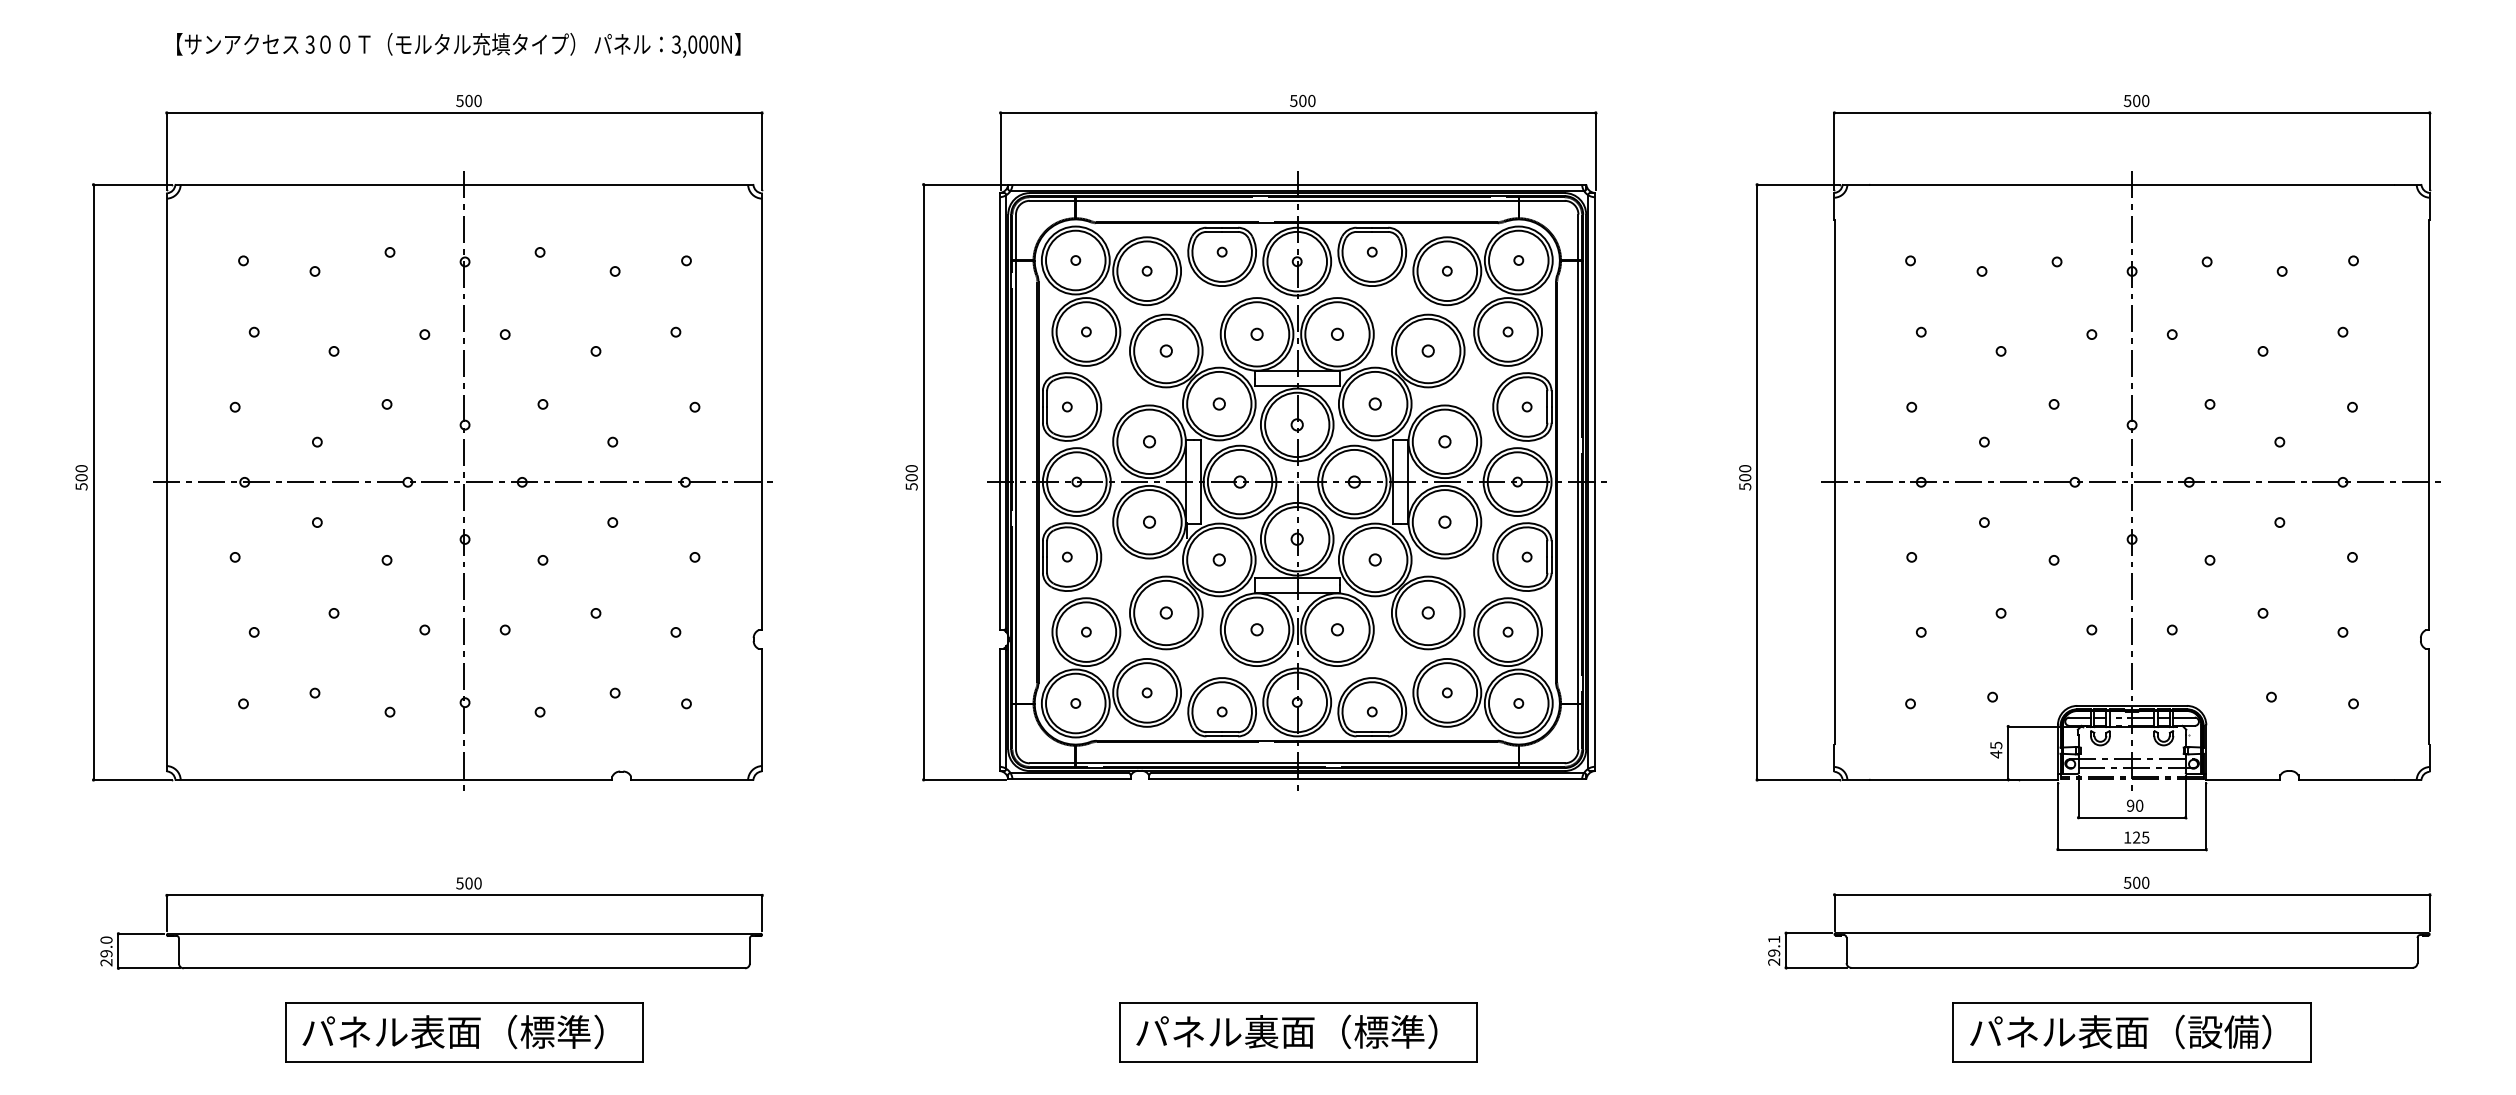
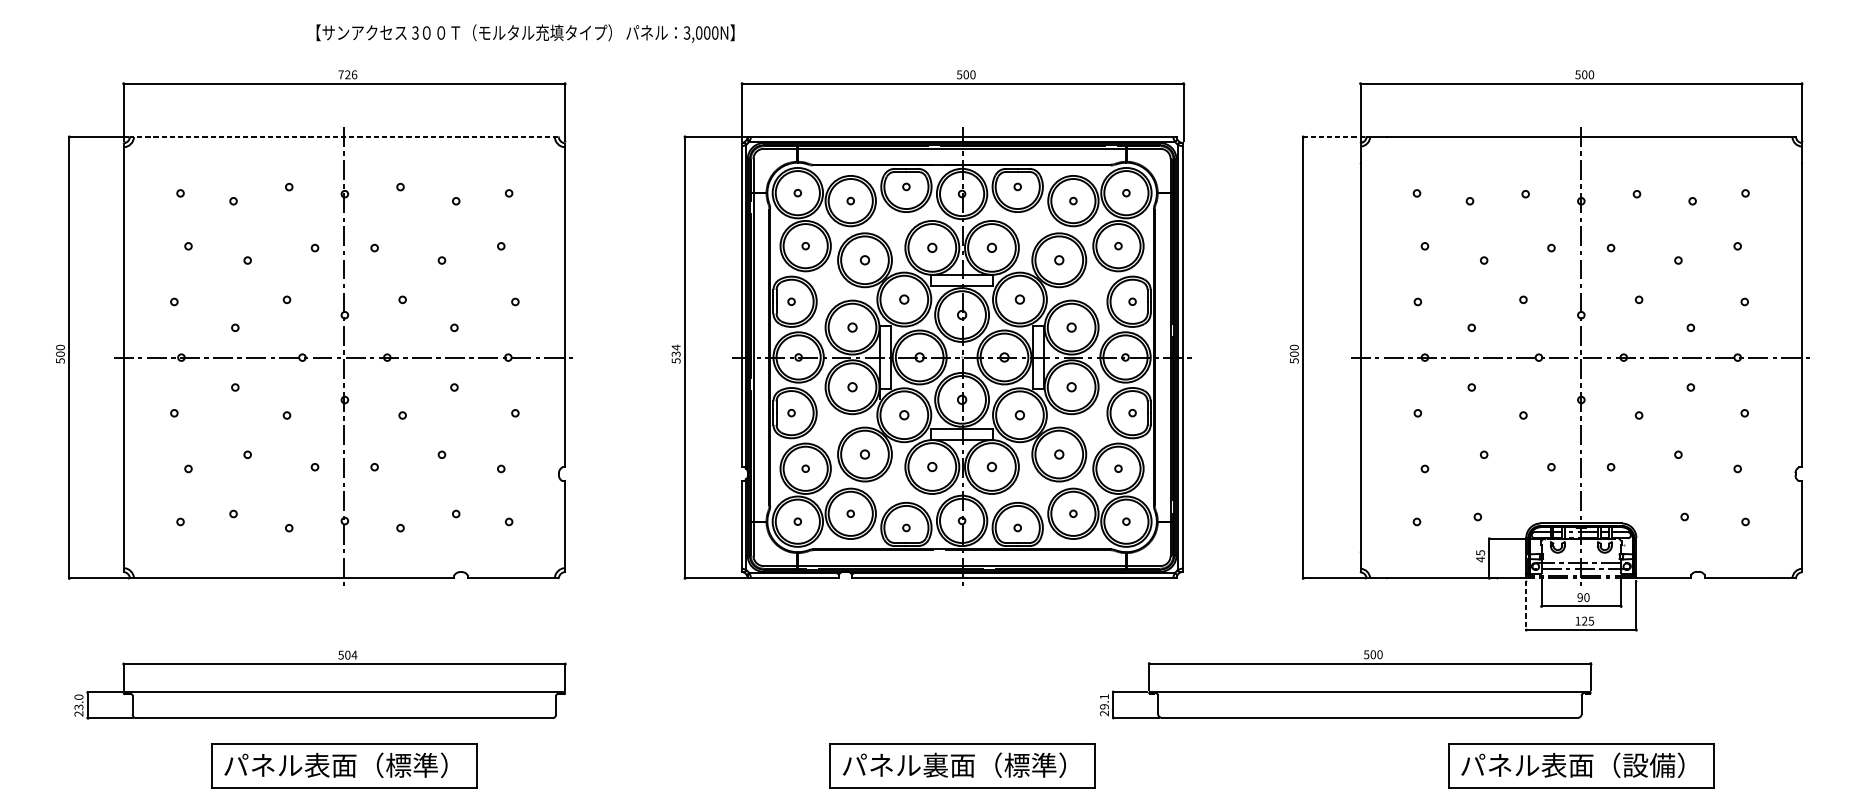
text: (458, 45) -> (525, 33), moved
text: (468, 100) -> (347, 74), 500 -> 726
line: (464, 184) -> (344, 136), solid -> dashed
line: (1798, 184) -> (1333, 136), solid -> dashed
text: (911, 472) -> (676, 350), 500 -> 534
line: (2057, 816) -> (1525, 605), solid -> dashed
text: (478, 883) -> (354, 655), 500 -> 504
part: (2099, 922) -> (1345, 684), moved
text: (106, 953) -> (78, 707), 29.0 -> 23.0

